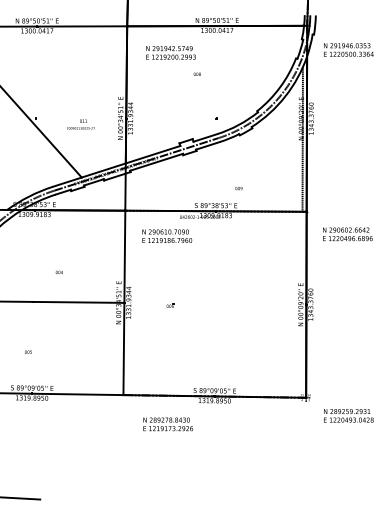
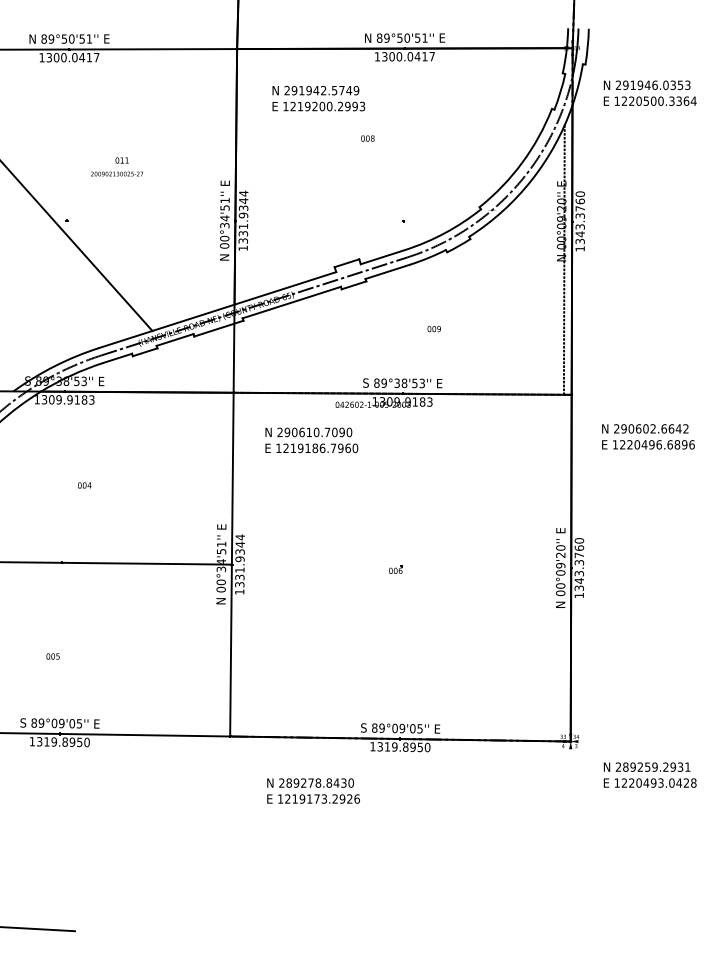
text: (80, 124) -> (116, 166), moved
text: (238, 188) -> (433, 329), moved
text: (58, 271) -> (82, 483), moved
part: (170, 305) -> (396, 569), moved

